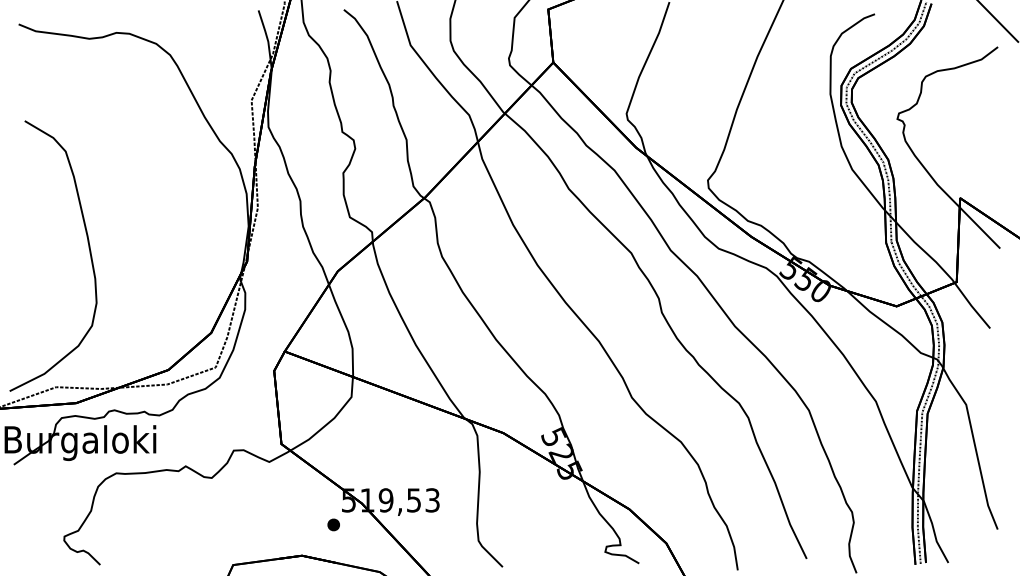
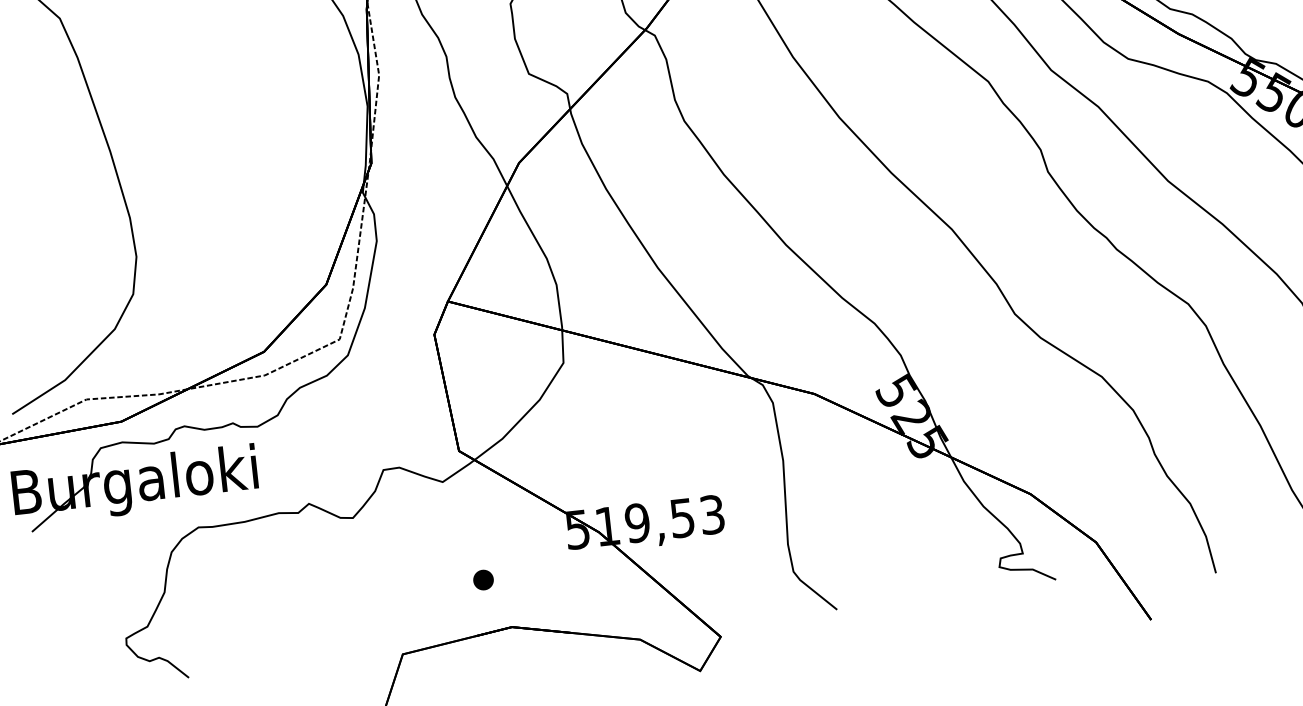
part: (333, 524) -> (483, 579), moved

